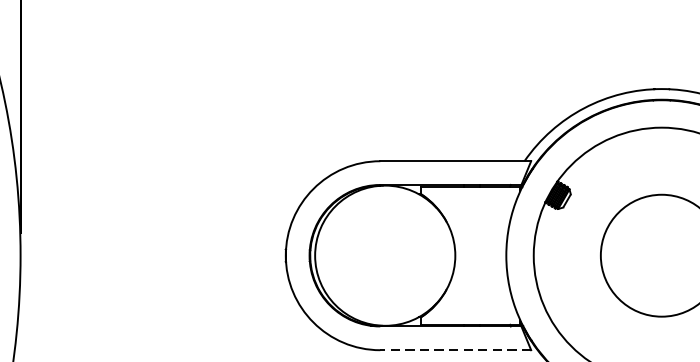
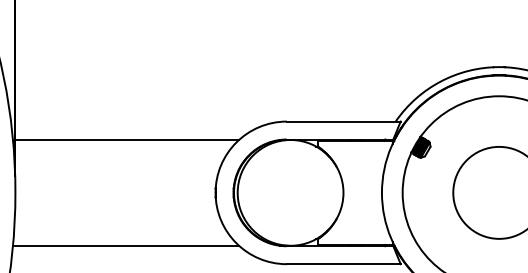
line: (166, 184) -> (125, 139), added
line: (166, 325) -> (125, 245), added
line: (455, 350) -> (343, 264), dashed -> solid

